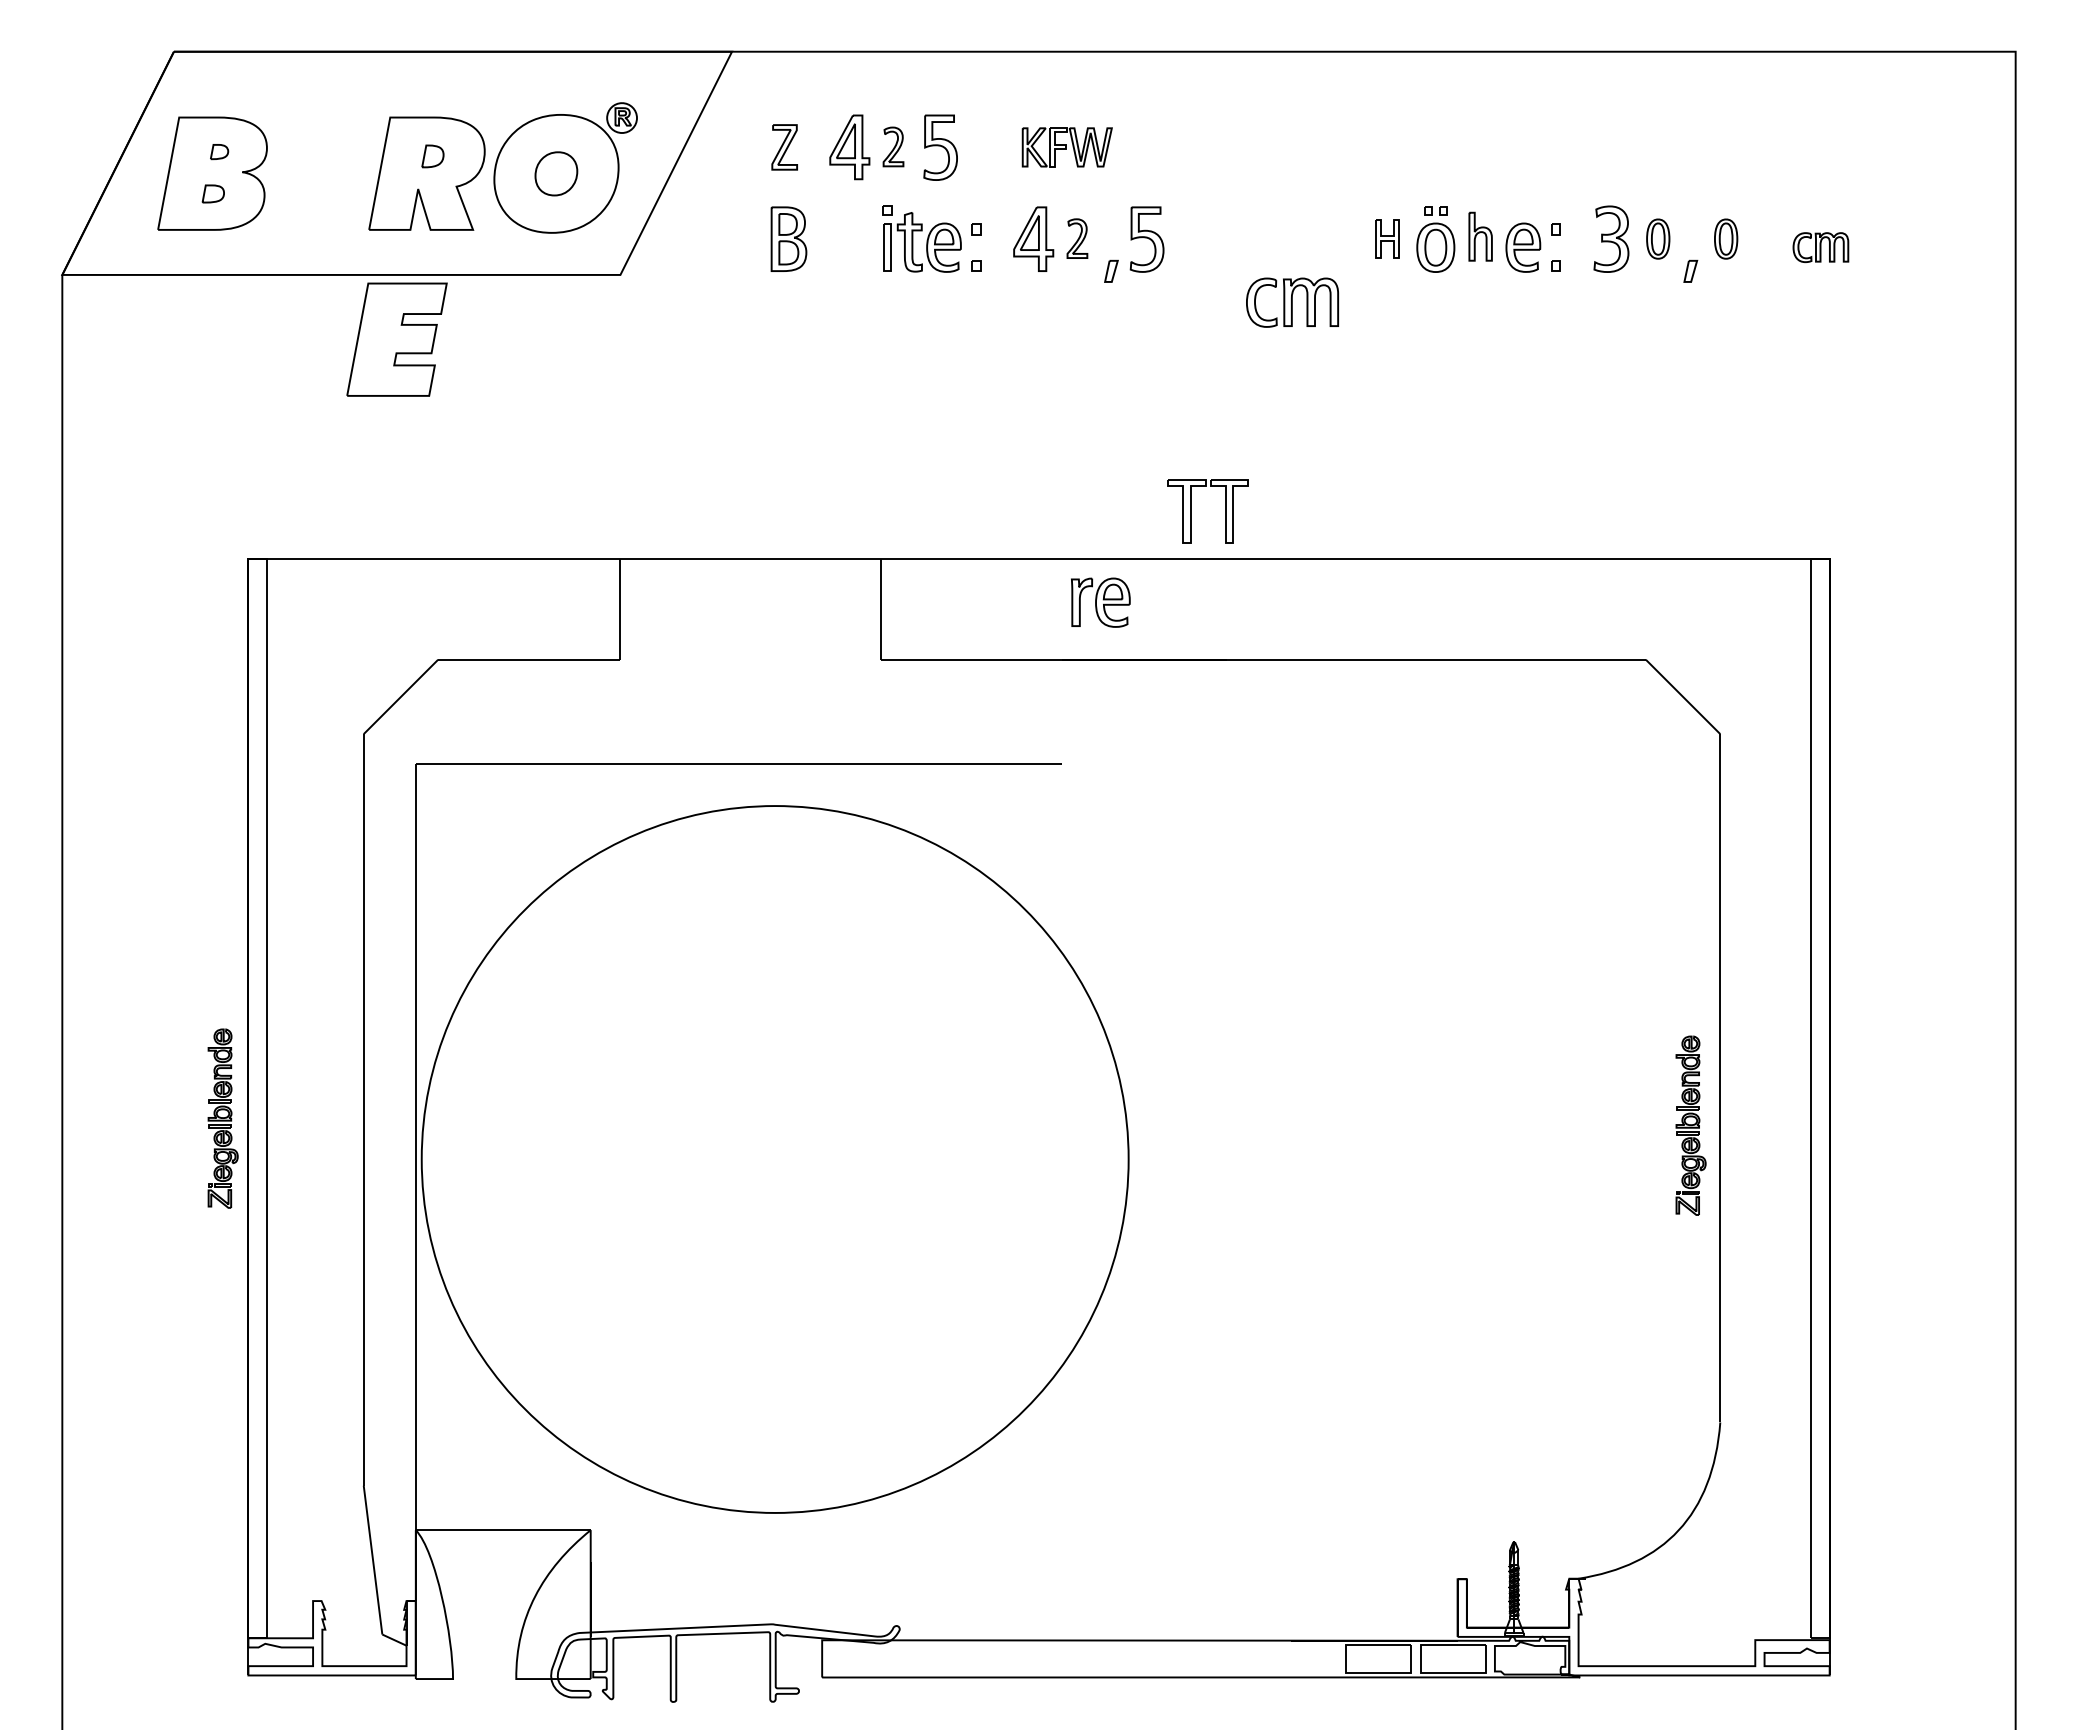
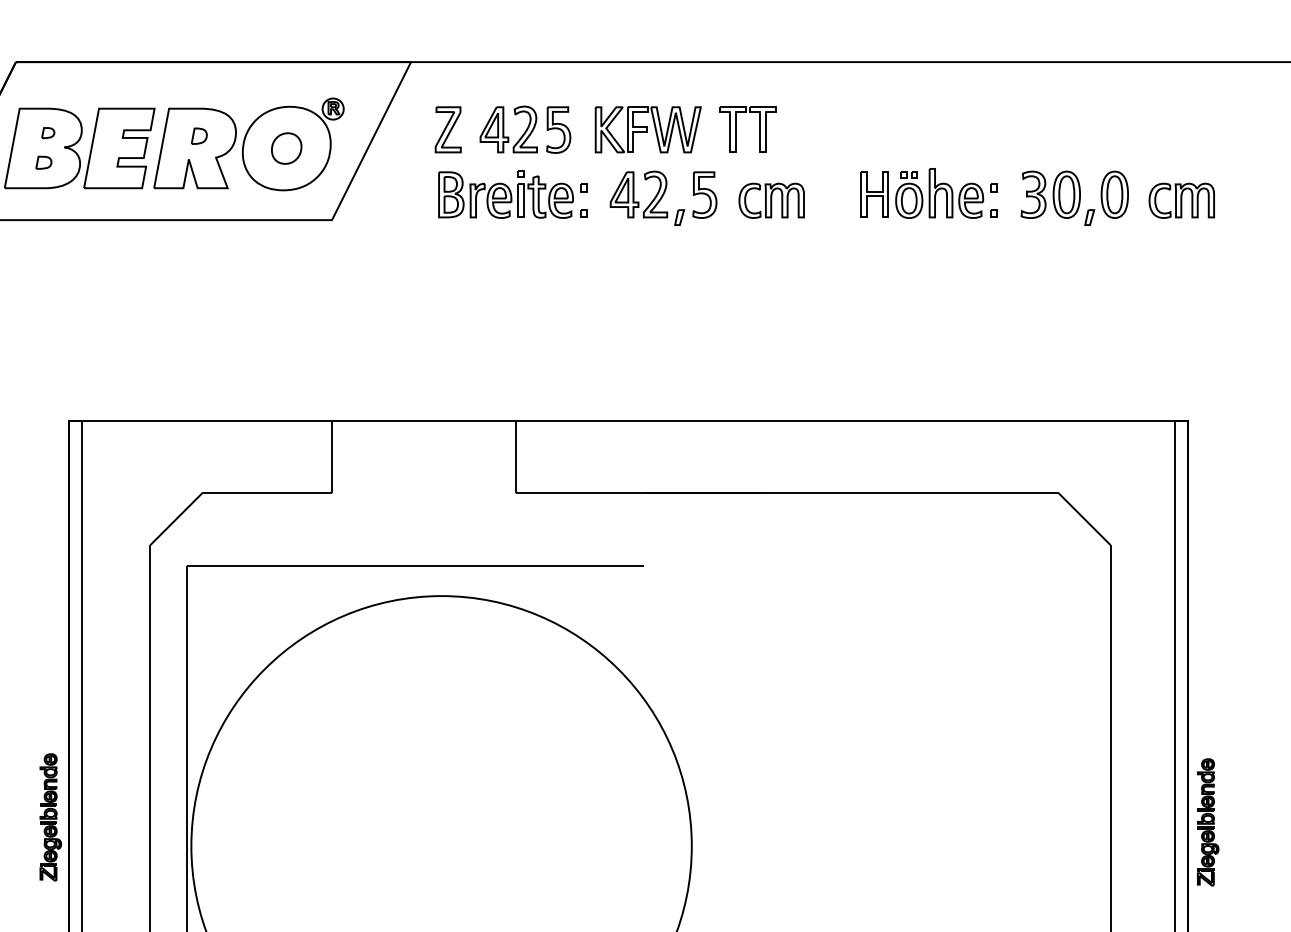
part: (893, 146) -> (525, 129), size x1.67
part: (784, 147) -> (448, 129), size x1.43
part: (1067, 147) -> (648, 129), size x1.67
part: (1480, 236) -> (940, 192), size x1.43
part: (1077, 238) -> (655, 194), size x1.67
part: (1386, 238) -> (874, 194), size x1.67
part: (1657, 238) -> (1066, 194), size x1.67
part: (1725, 238) -> (1114, 194), size x1.67
part: (1820, 247) -> (1181, 200), size x1.67
part: (1292, 302) -> (771, 200), moved
part: (396, 339) -> (119, 148), moved
part: (1191, 511) -> (736, 129), moved
part: (1100, 602) -> (490, 200), moved
part: (1690, 1125) -> (1207, 822), moved

